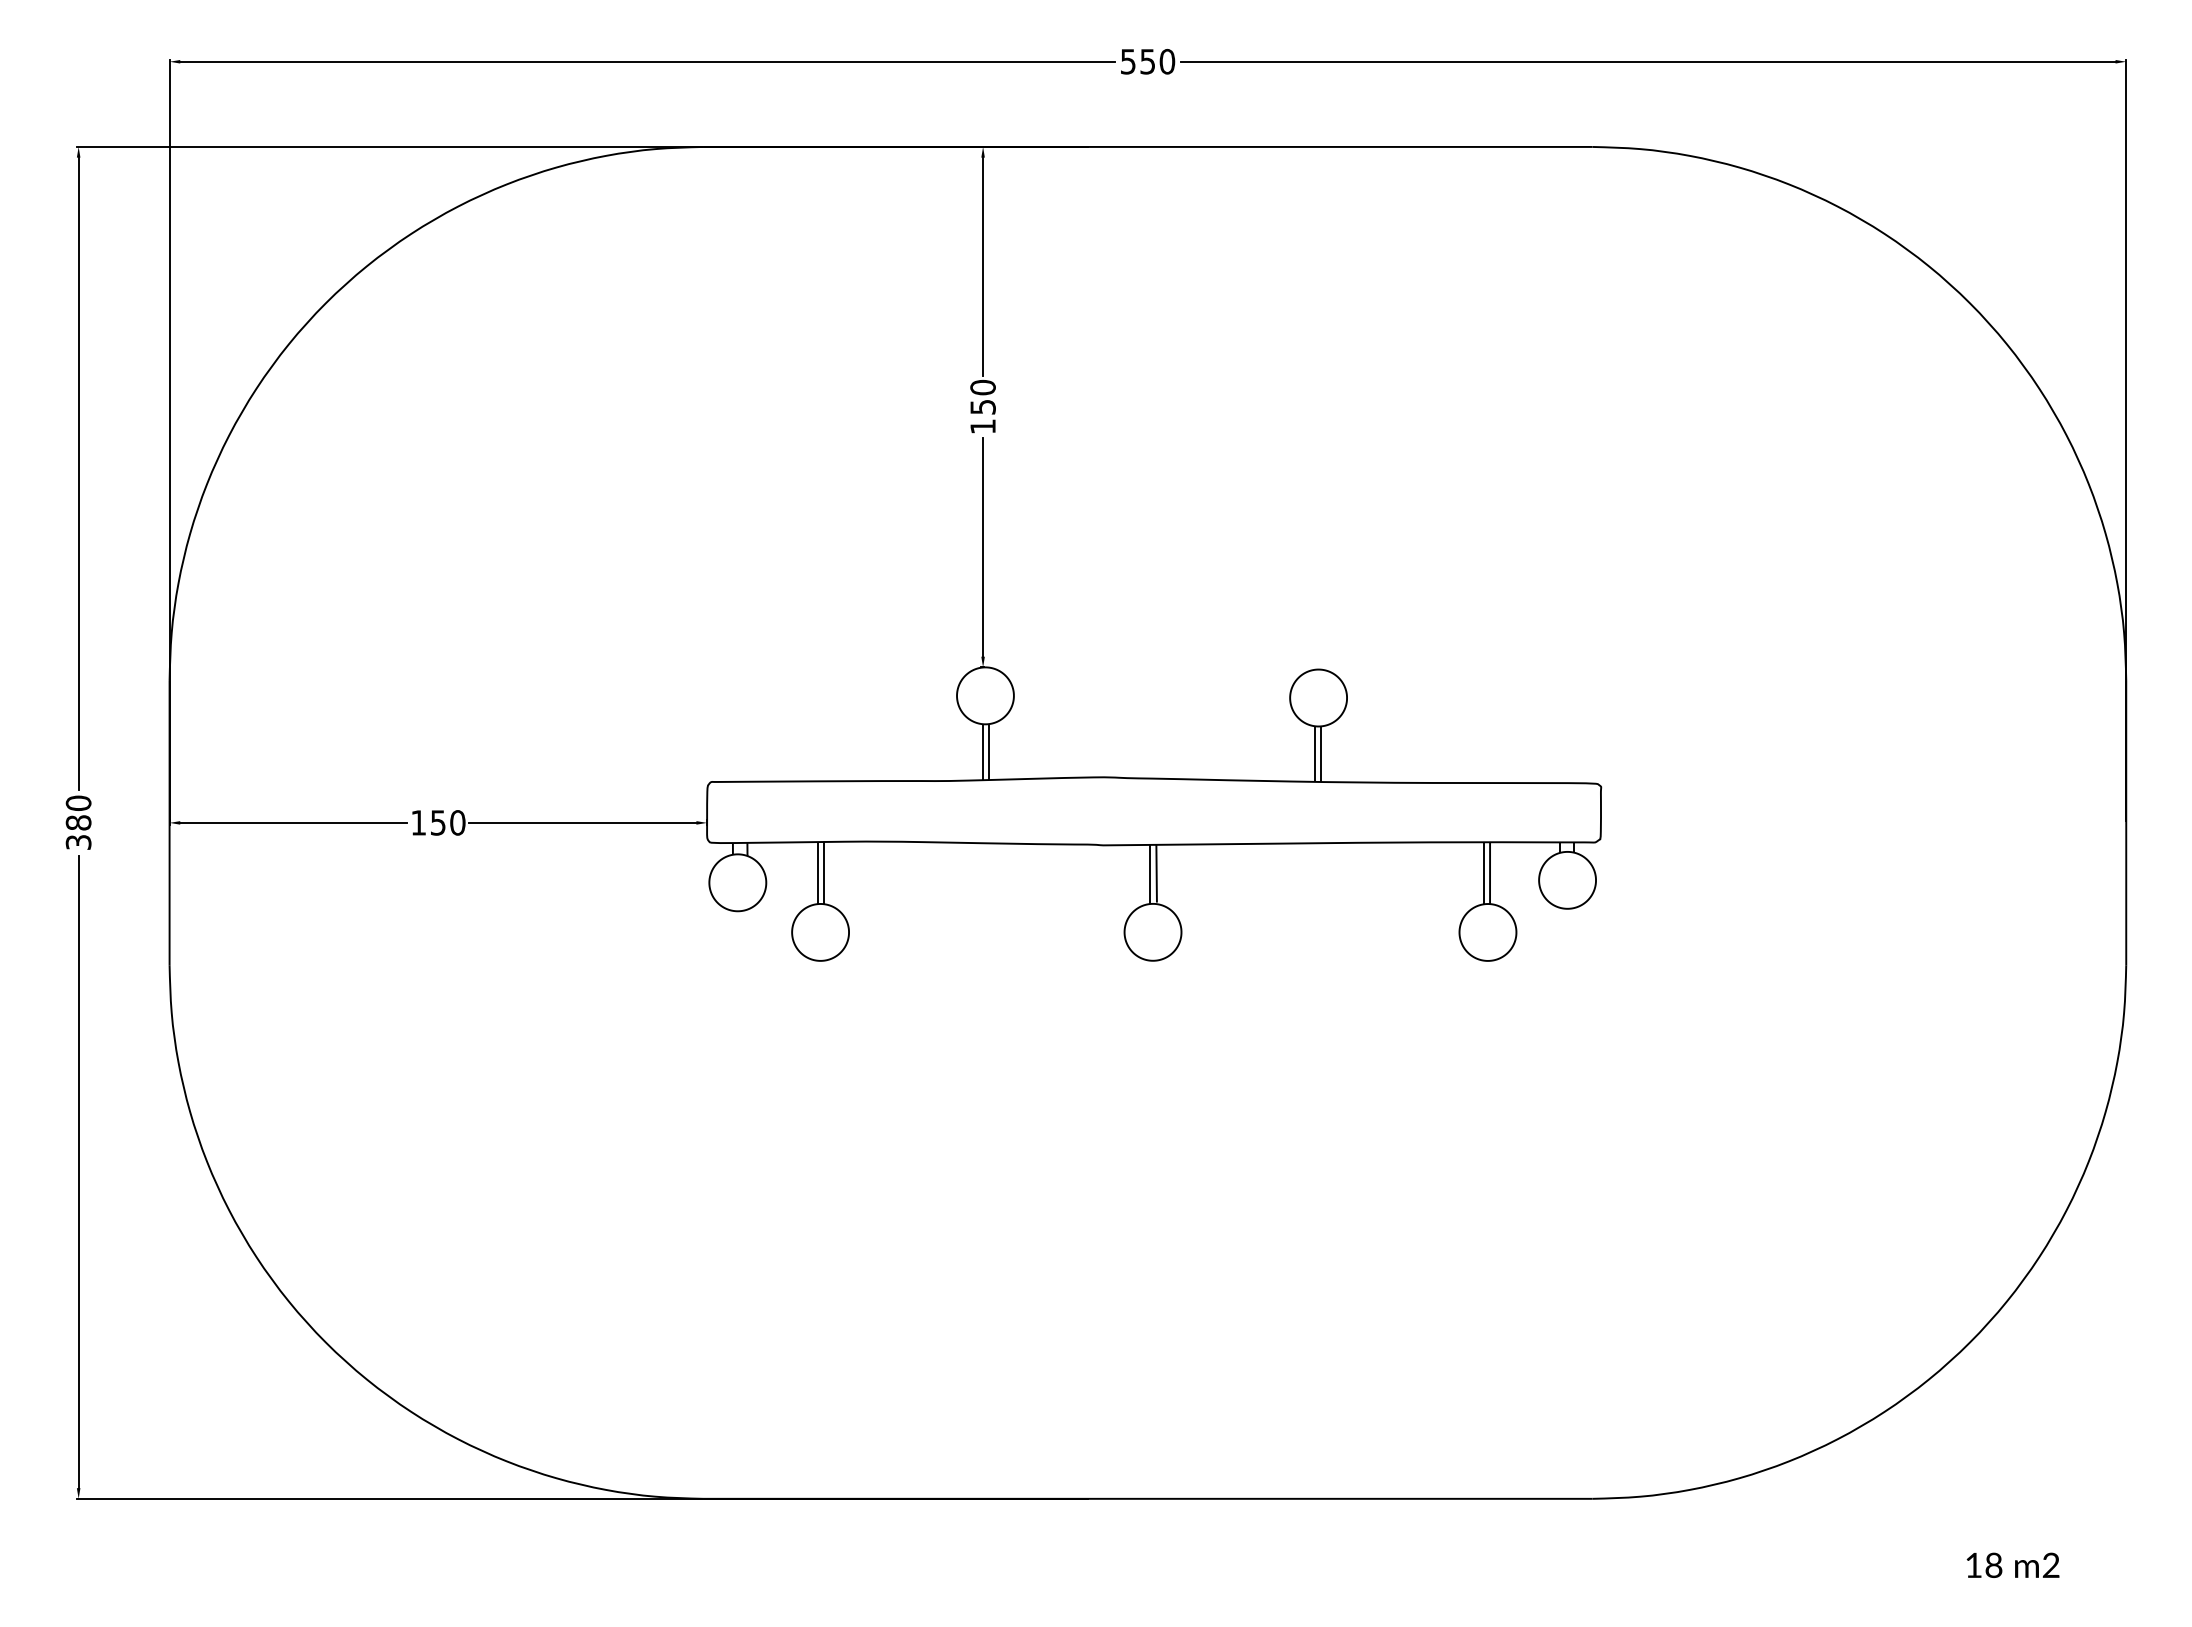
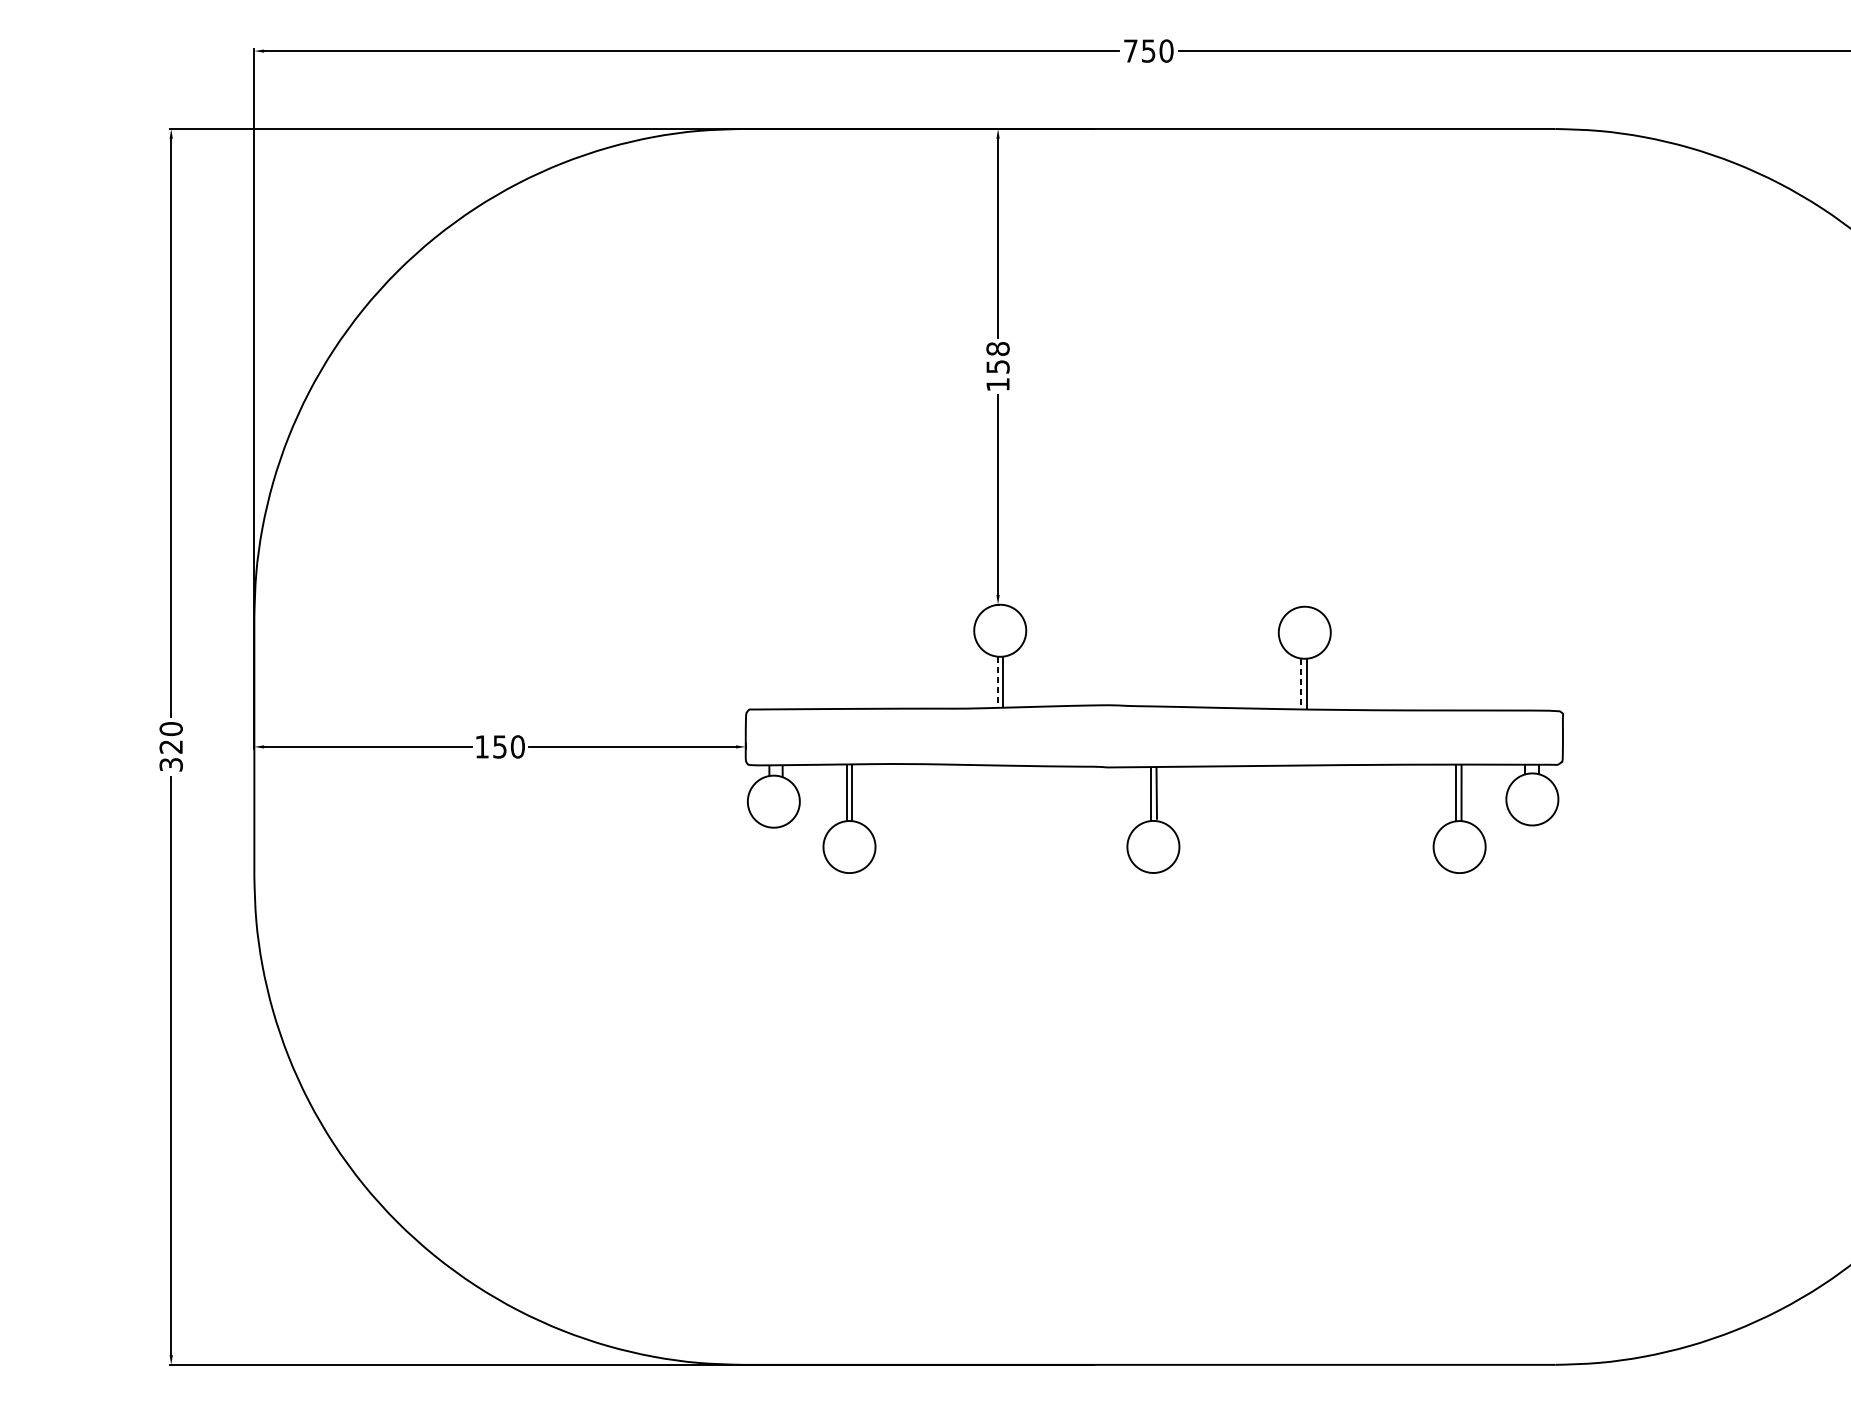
text: (1128, 61) -> (1131, 50), 550 -> 750
text: (982, 387) -> (997, 348), 150 -> 158
line: (982, 752) -> (997, 682), solid -> dashed
line: (1314, 754) -> (1301, 684), solid -> dashed
text: (78, 822) -> (171, 746), 380 -> 320

